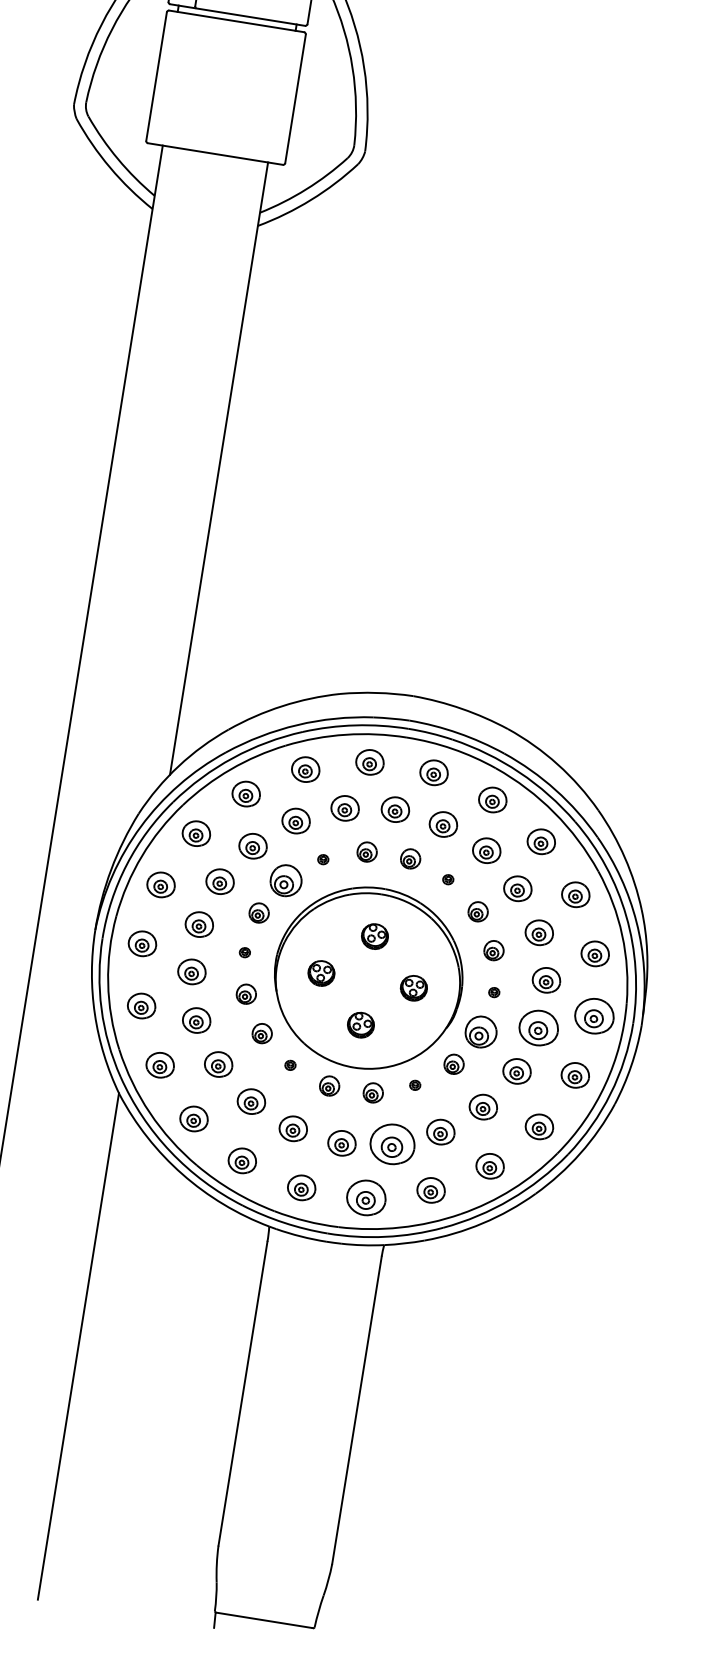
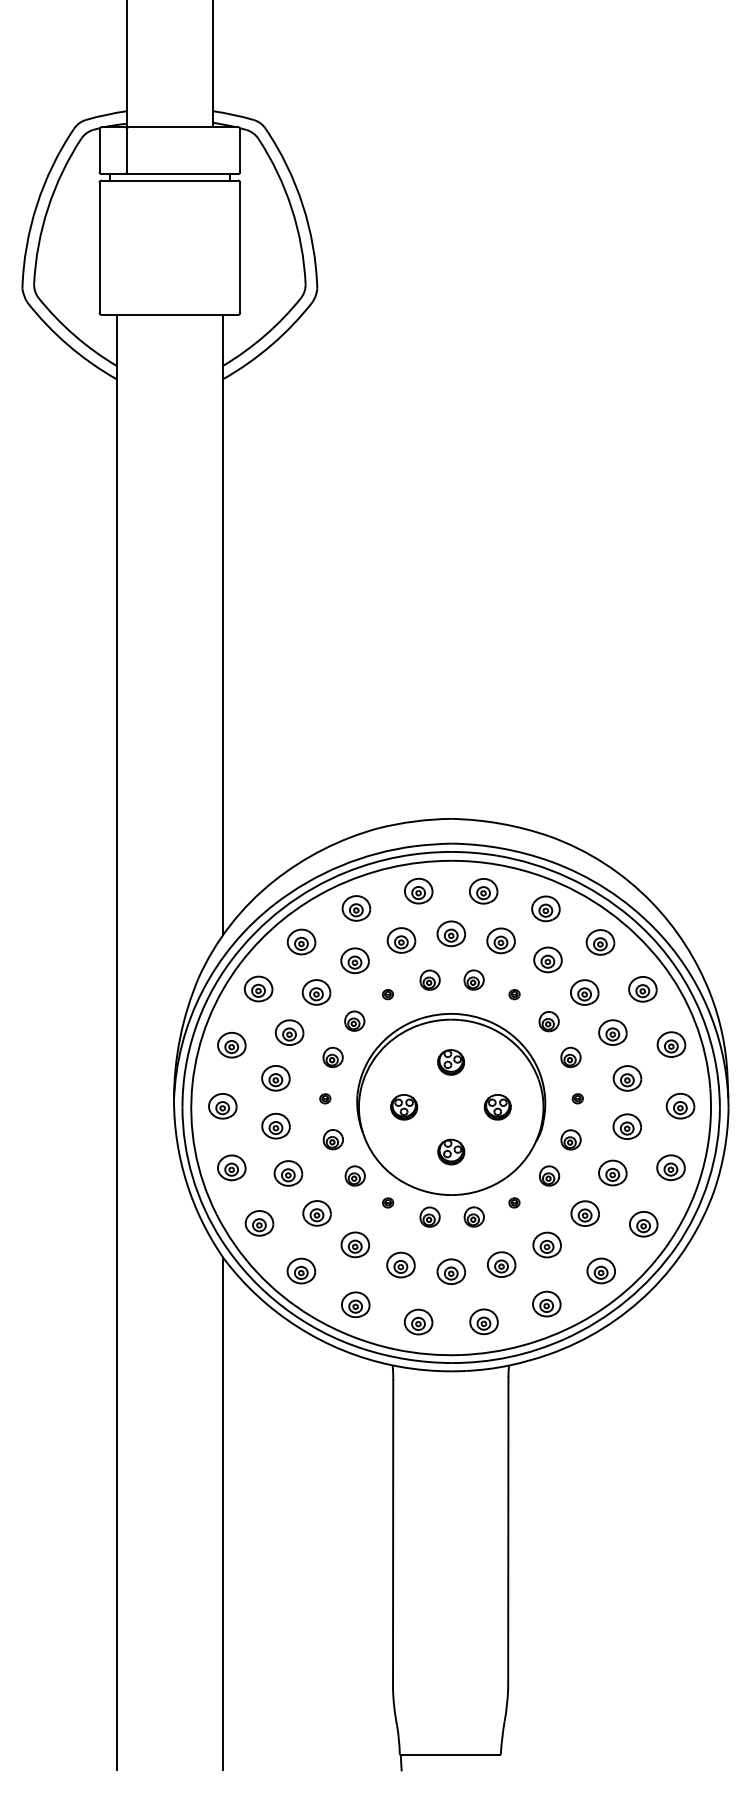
part: (286, 879) -> (354, 1020), size x0.62
part: (594, 1015) -> (680, 1105), size x0.71
part: (537, 1027) -> (626, 1126), size x0.71
part: (480, 1031) -> (570, 1139), size x0.62
part: (392, 1144) -> (501, 1264), size x0.62
part: (365, 1197) -> (483, 1321), size x0.71

